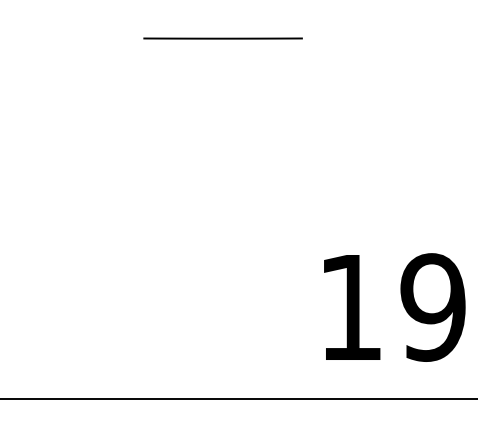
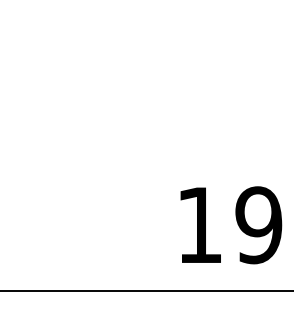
line: (222, 38) -> (107, 32), removed

